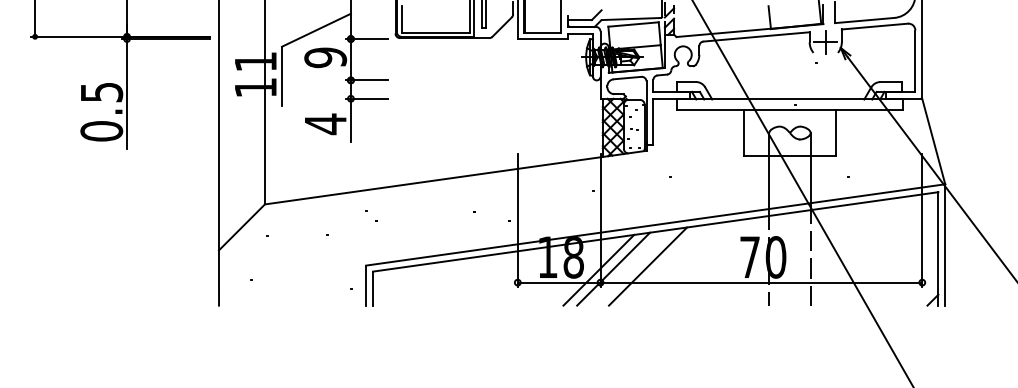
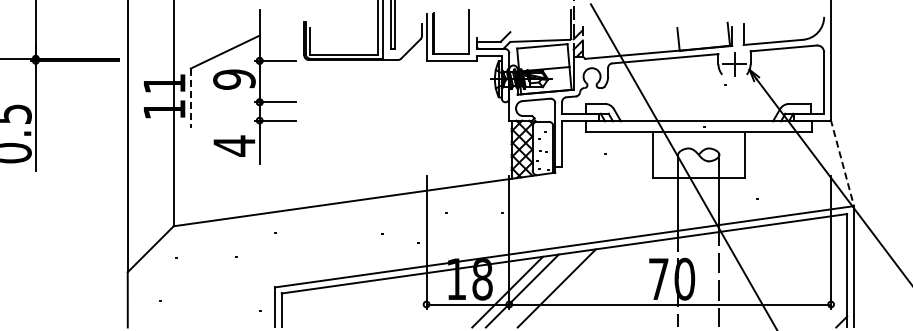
line: (281, 76) -> (190, 98), solid -> dashed
line: (933, 140) -> (842, 162), solid -> dashed

